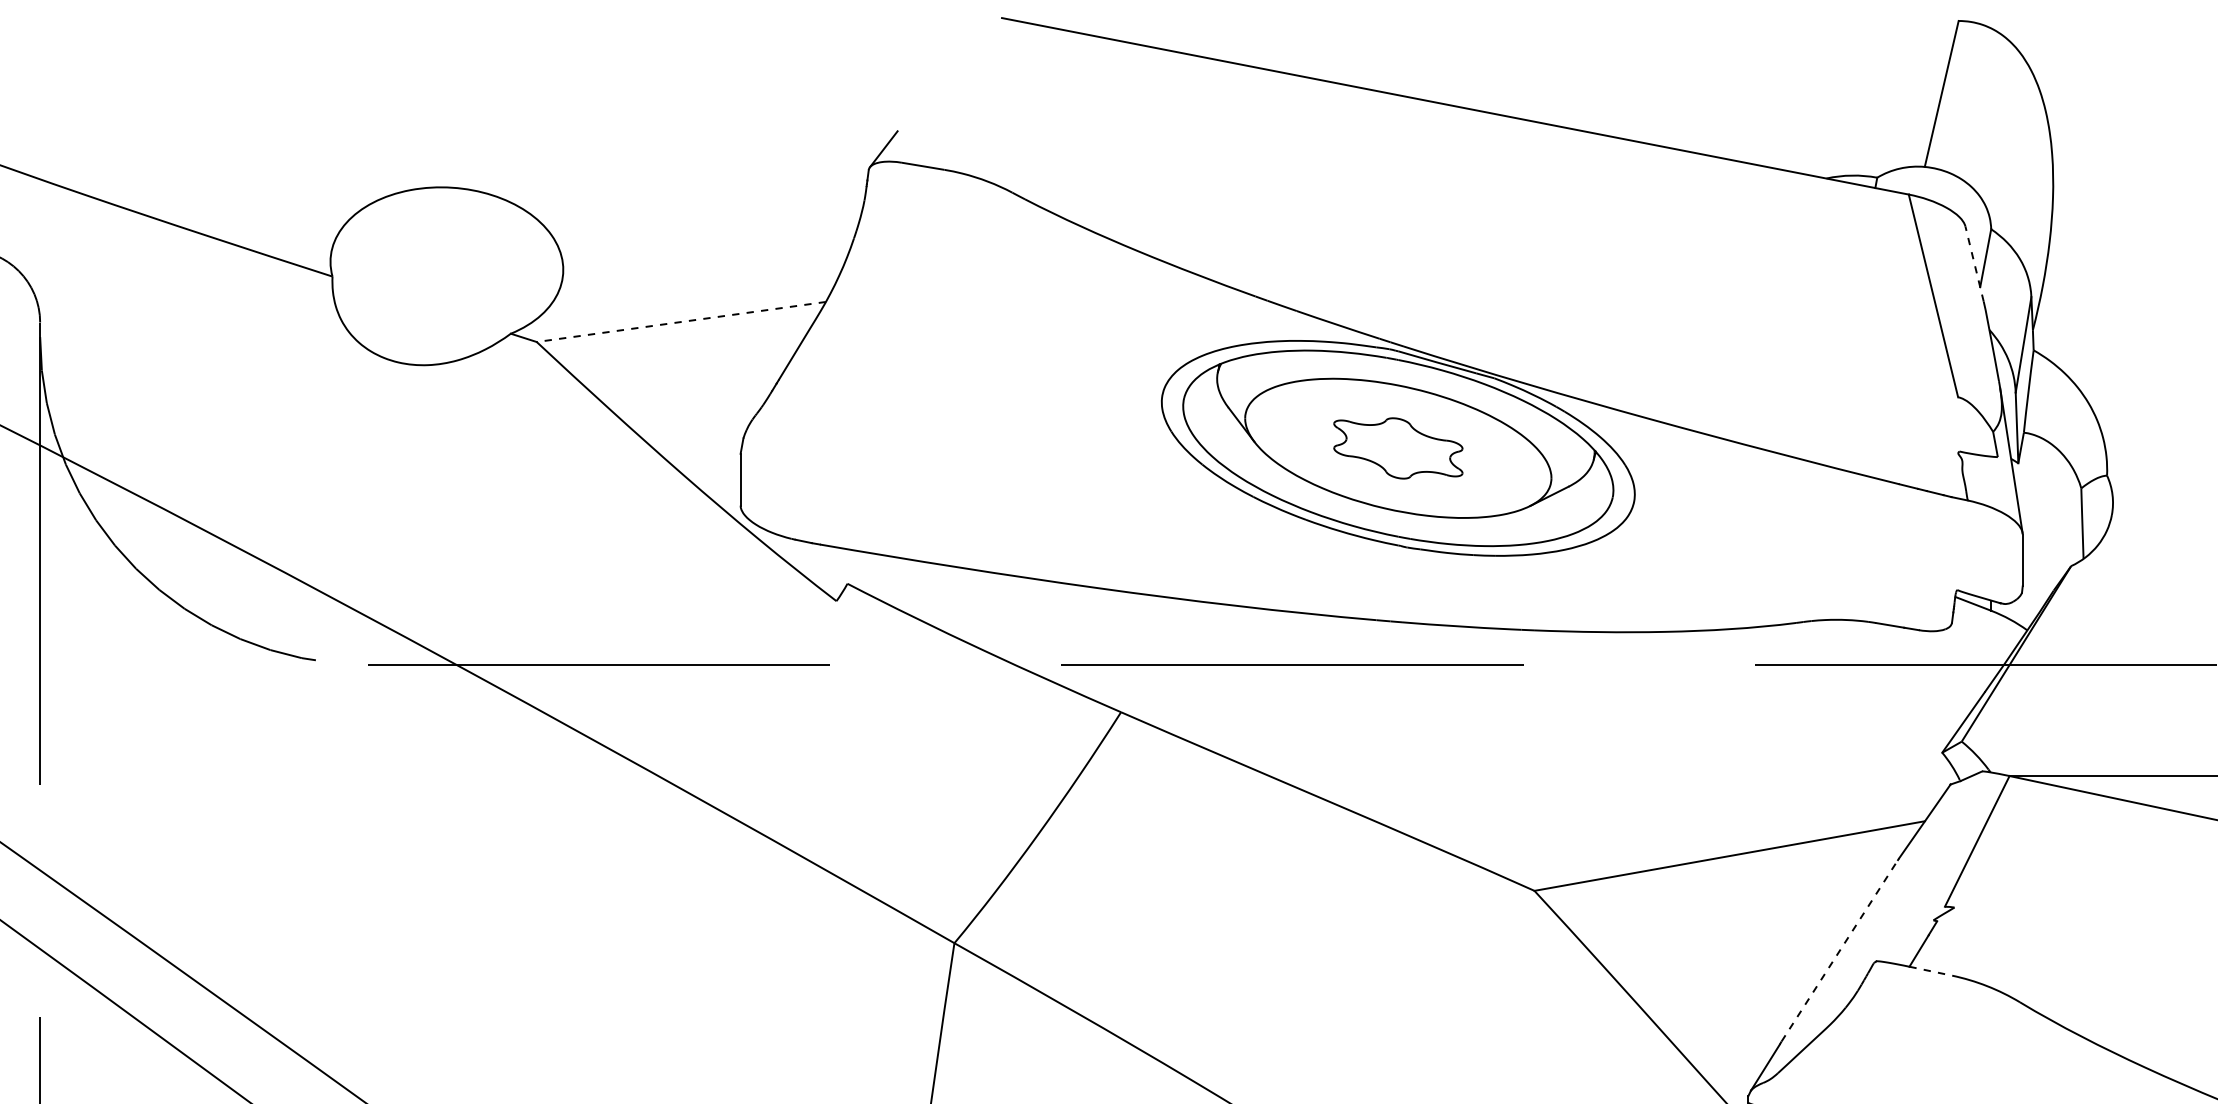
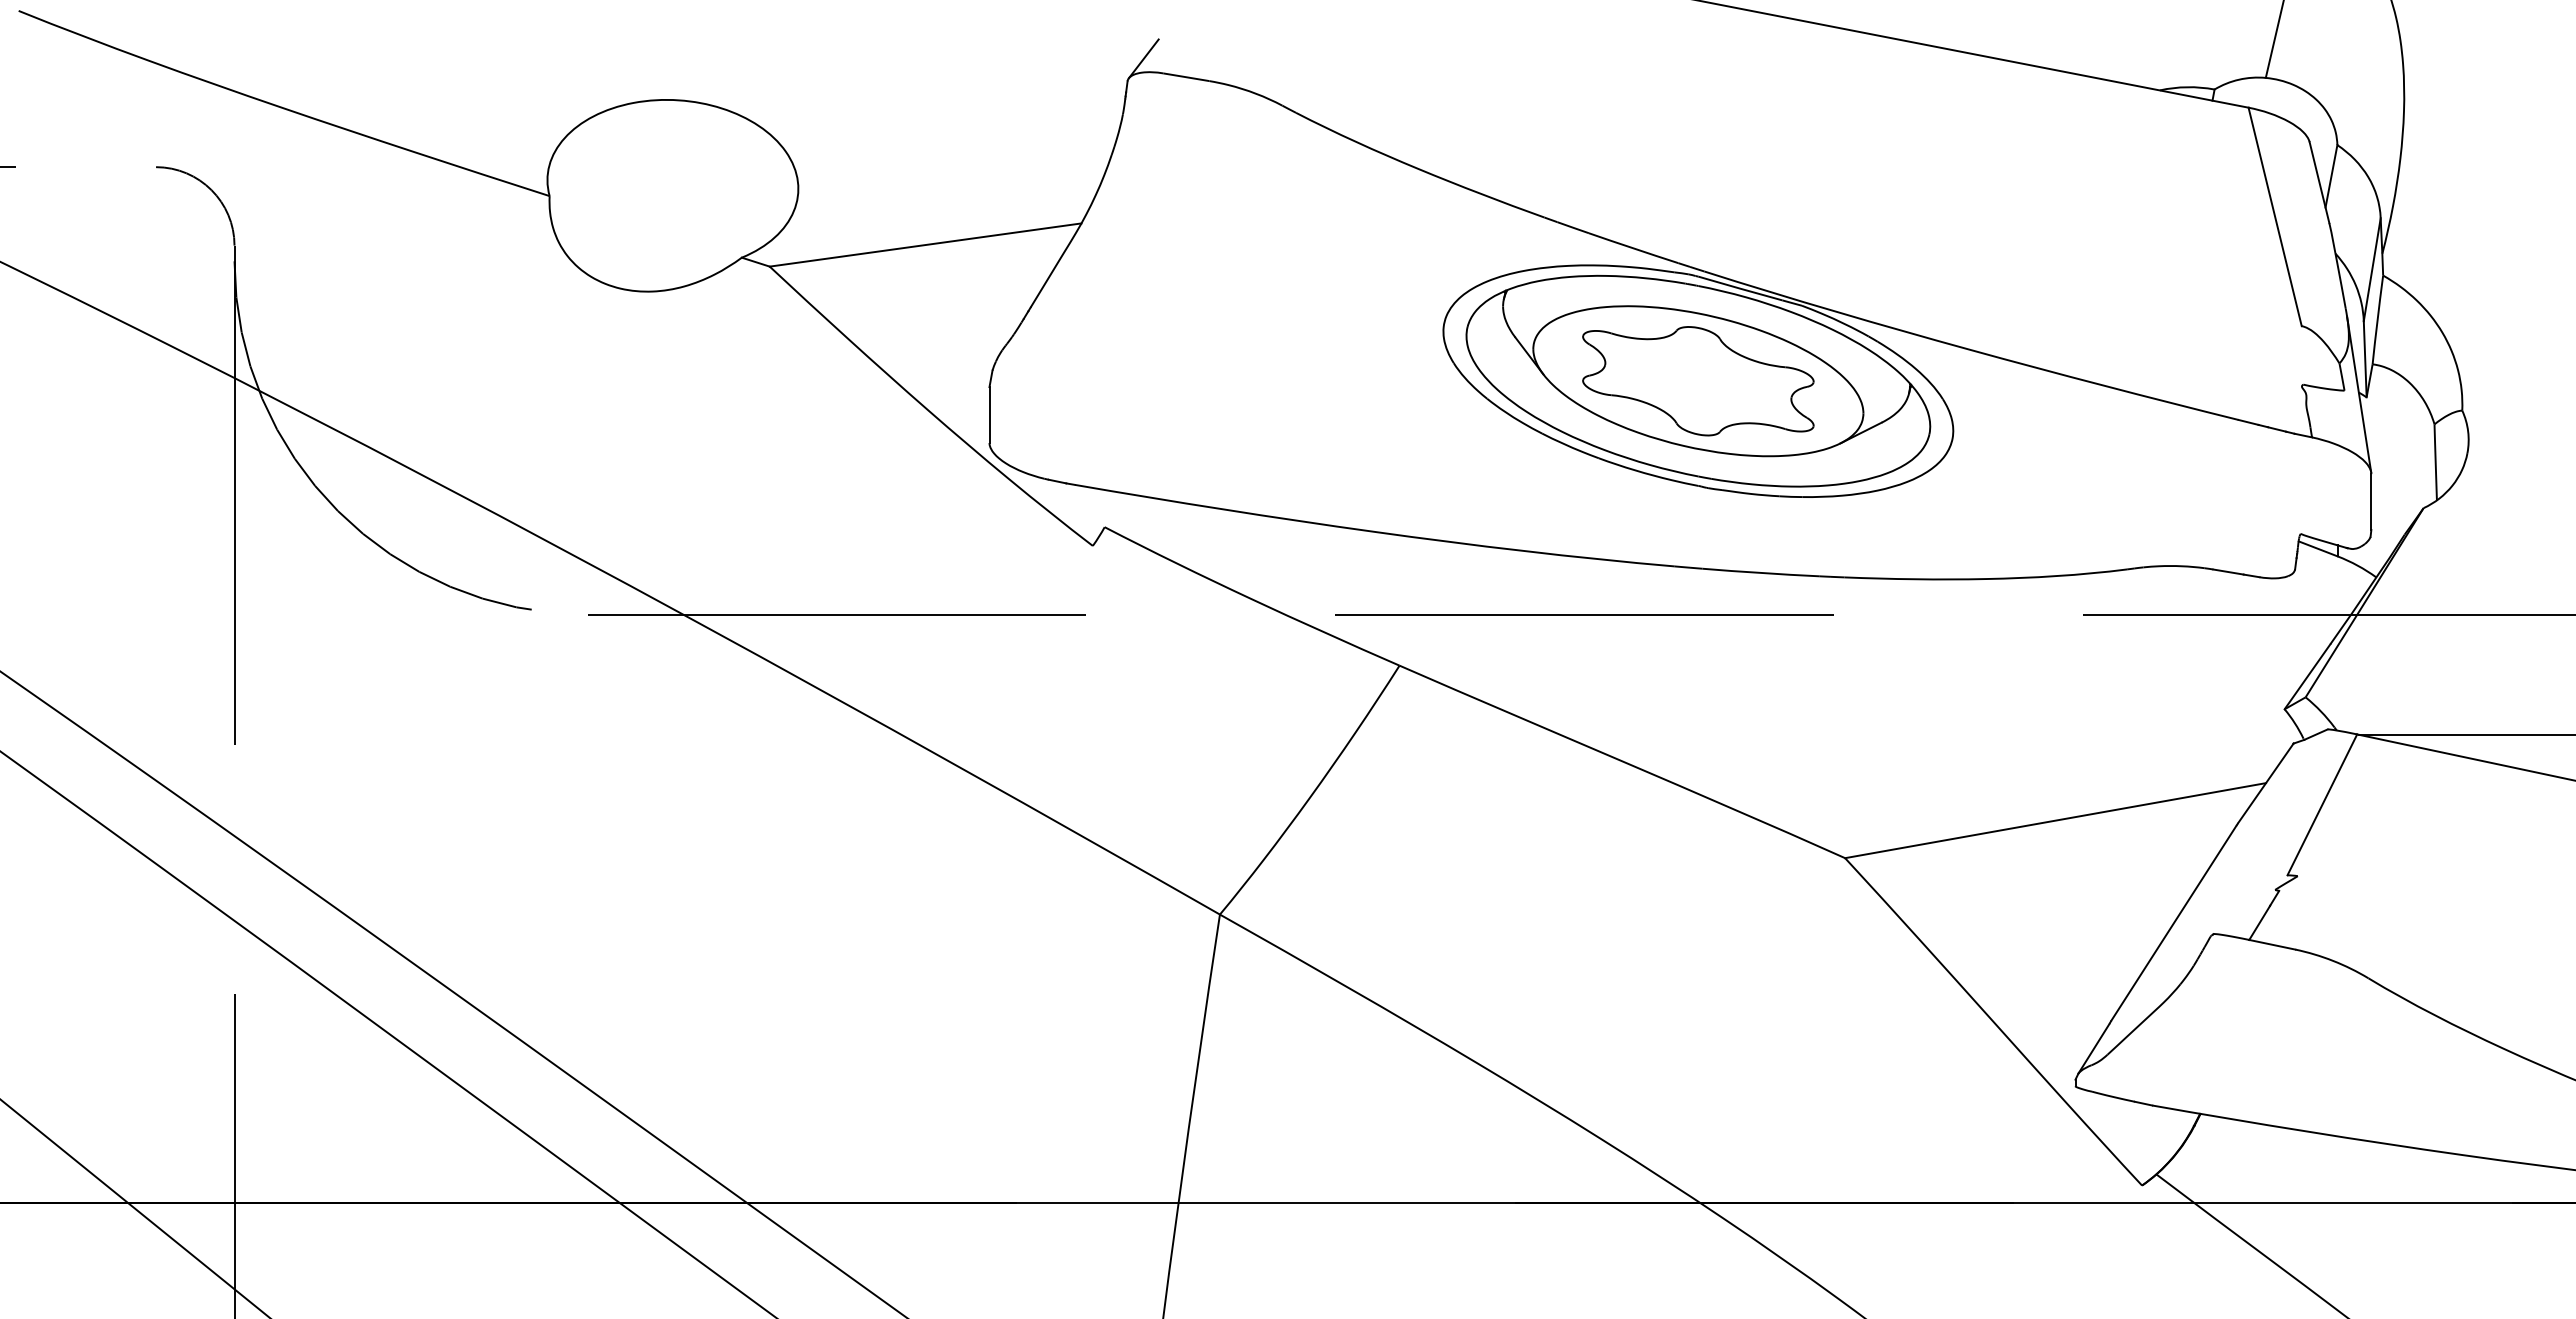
line: (1974, 263) -> (2319, 182), dashed -> solid
line: (681, 322) -> (925, 245), dashed -> solid
part: (1398, 448) -> (1698, 381), size x1.67
line: (1839, 951) -> (2173, 923), dashed -> solid
line: (1931, 970) -> (2272, 944), dashed -> solid

